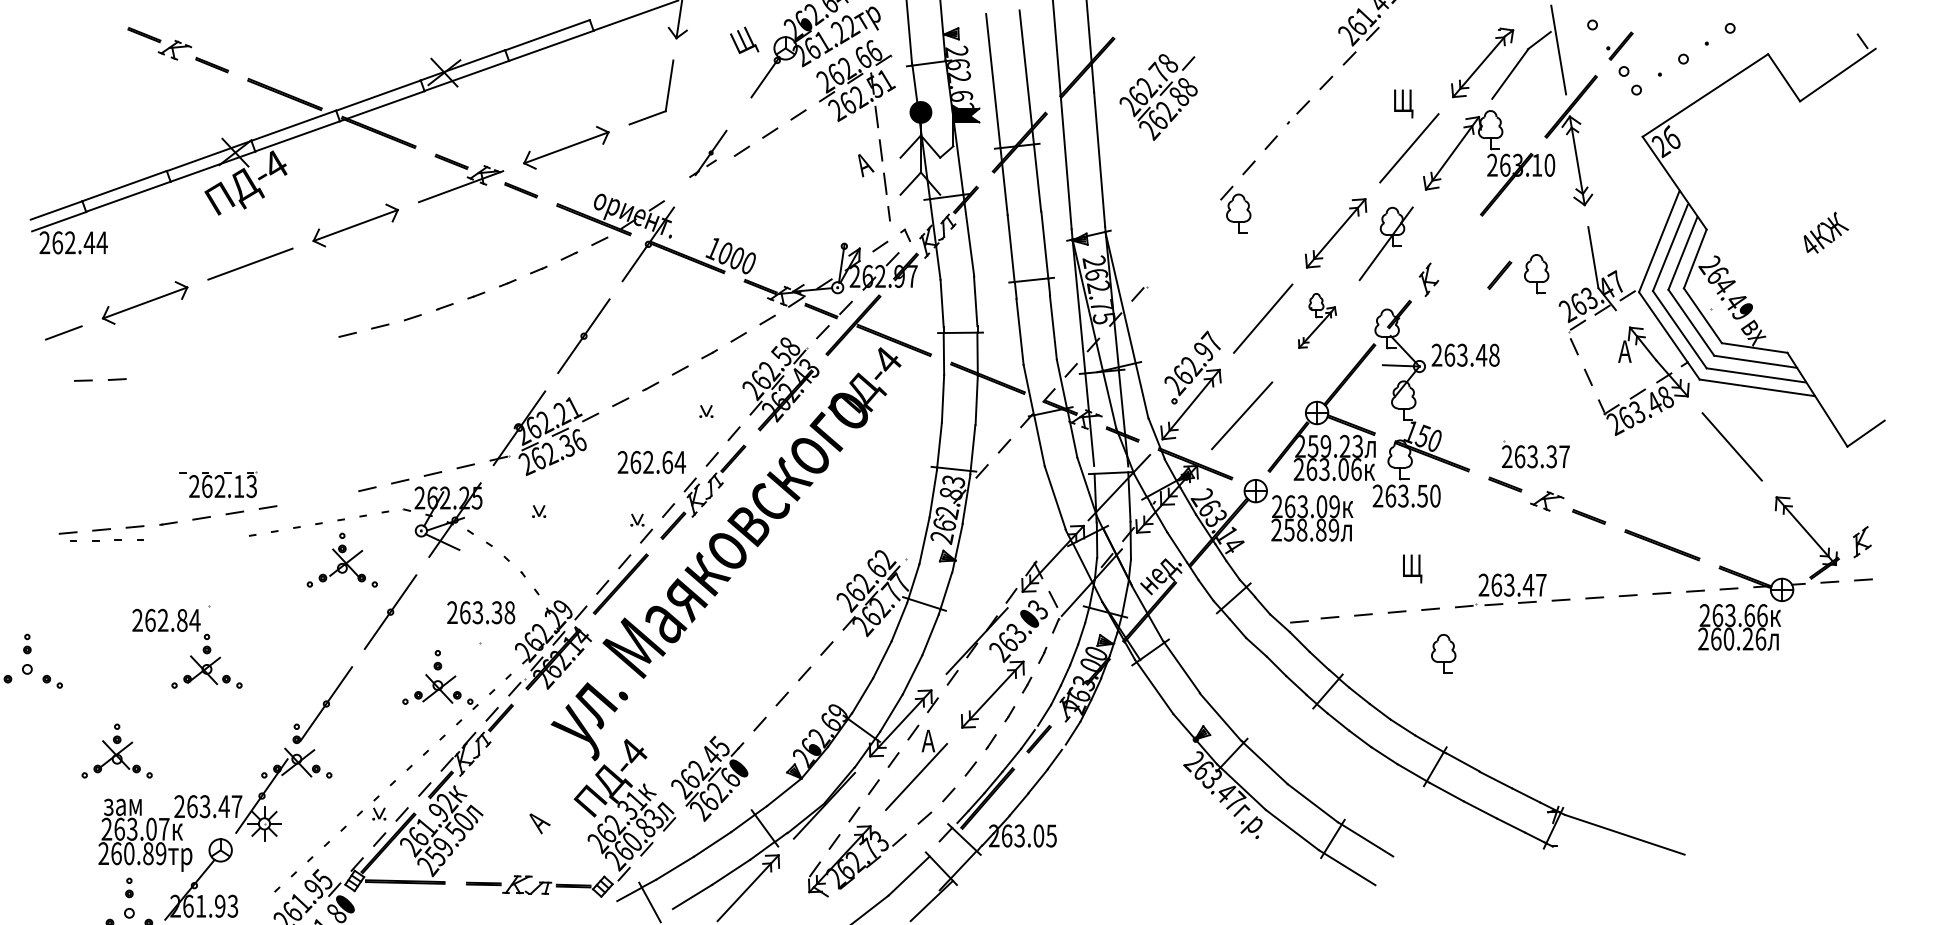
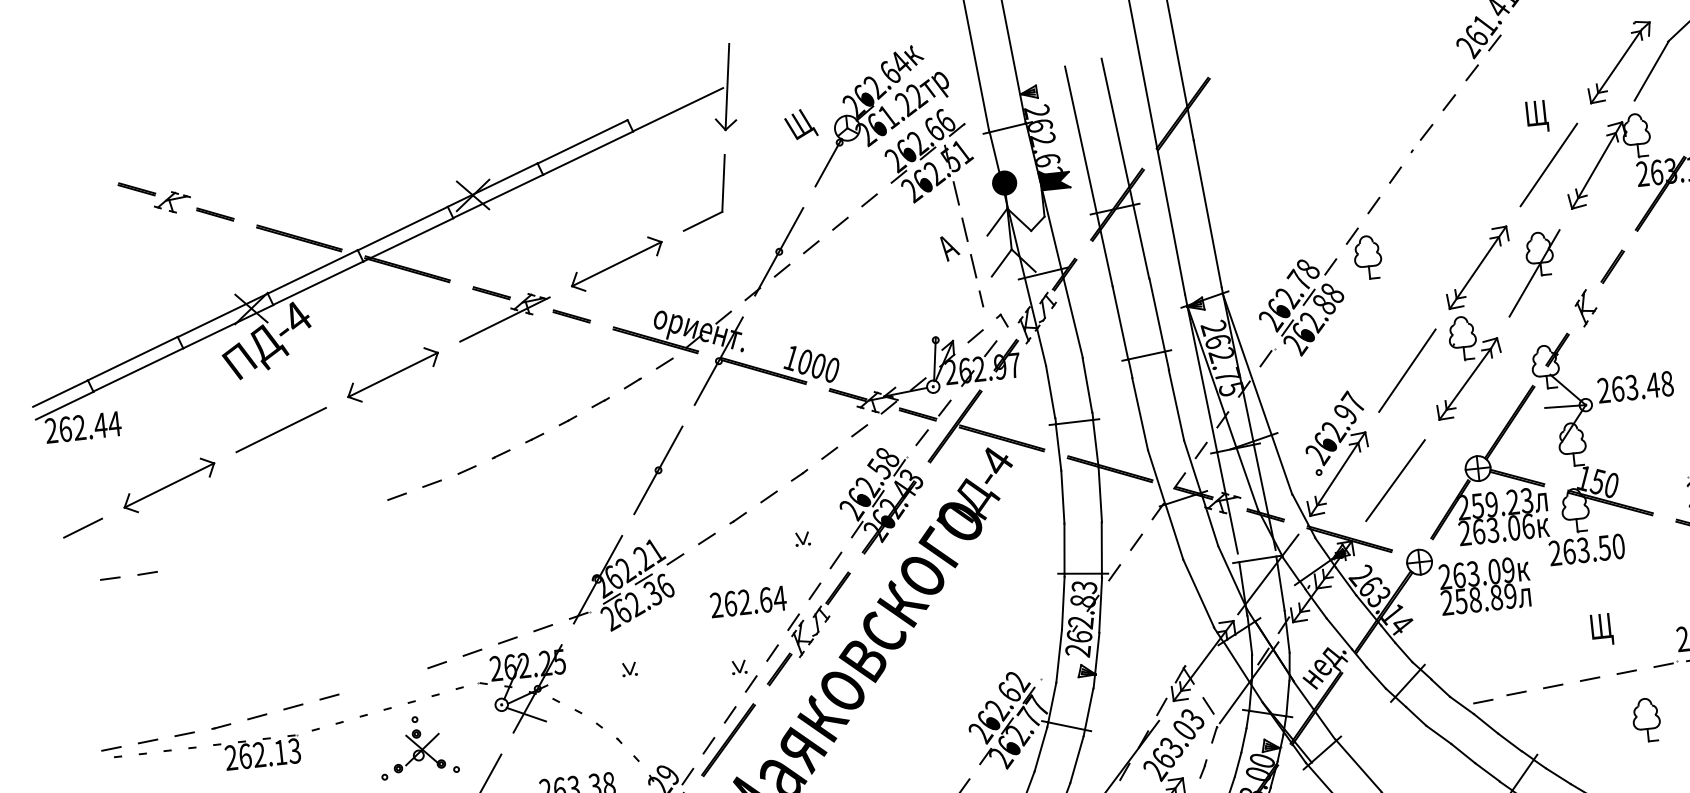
part: (1158, 97) -> (1301, 308), moved
part: (708, 153) -> (774, 253), size x1.67
part: (1499, 274) -> (1612, 265), moved
part: (1317, 320) -> (1467, 366), size x1.67
part: (218, 484) -> (257, 752), moved

